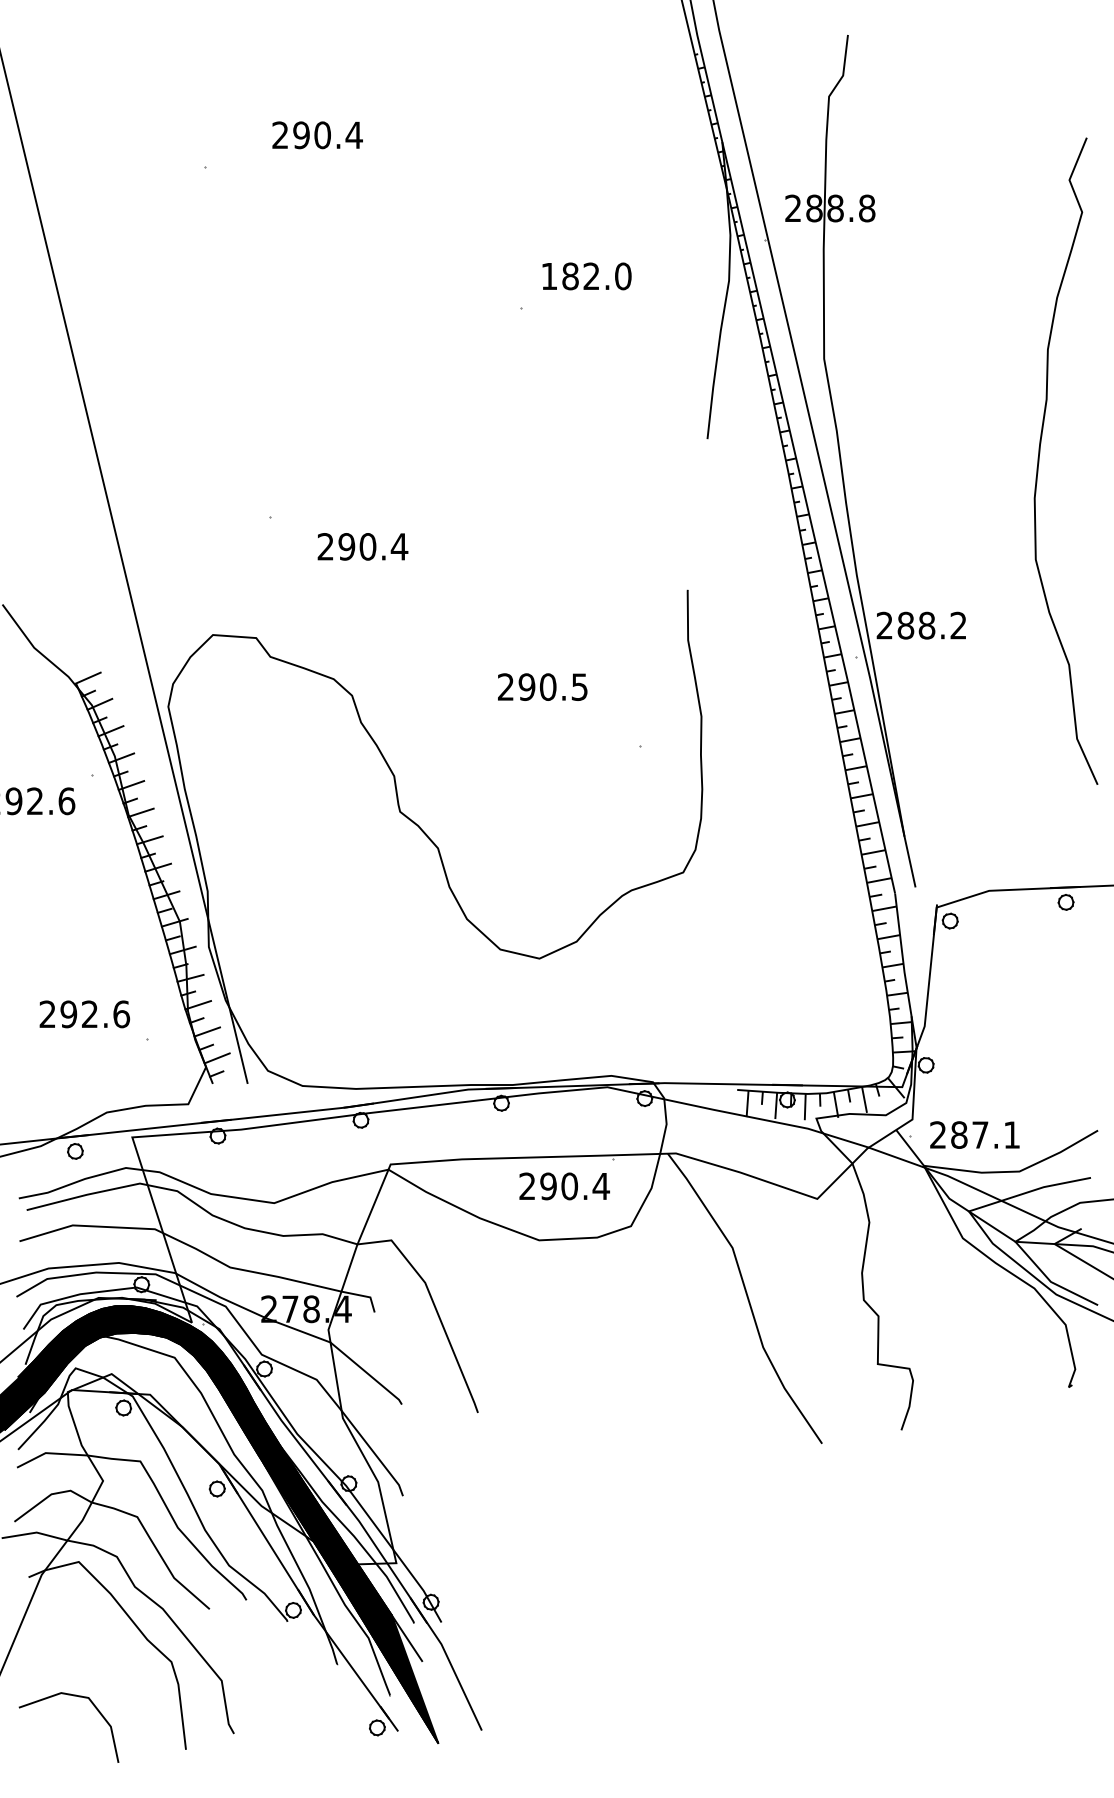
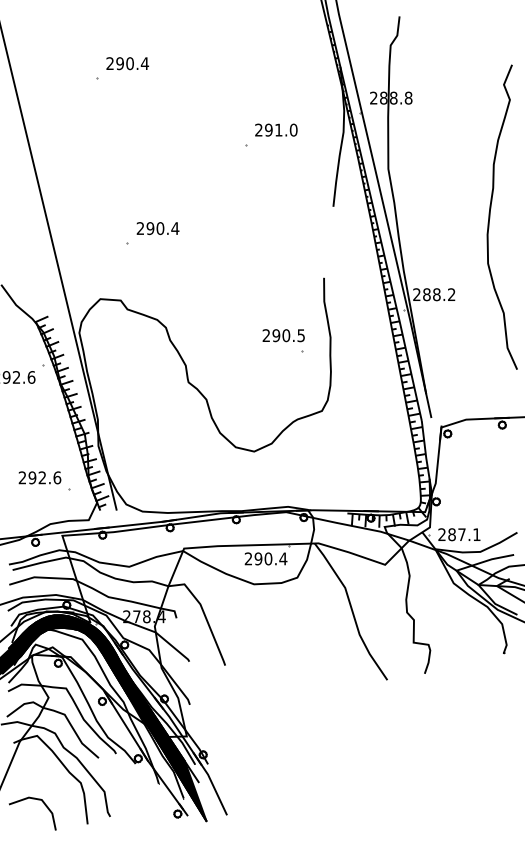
text: (317, 134) -> (127, 63), moved
text: (569, 275) -> (268, 129), 182.0 -> 291.0
text: (361, 546) -> (157, 228), moved
text: (542, 686) -> (283, 335), moved

